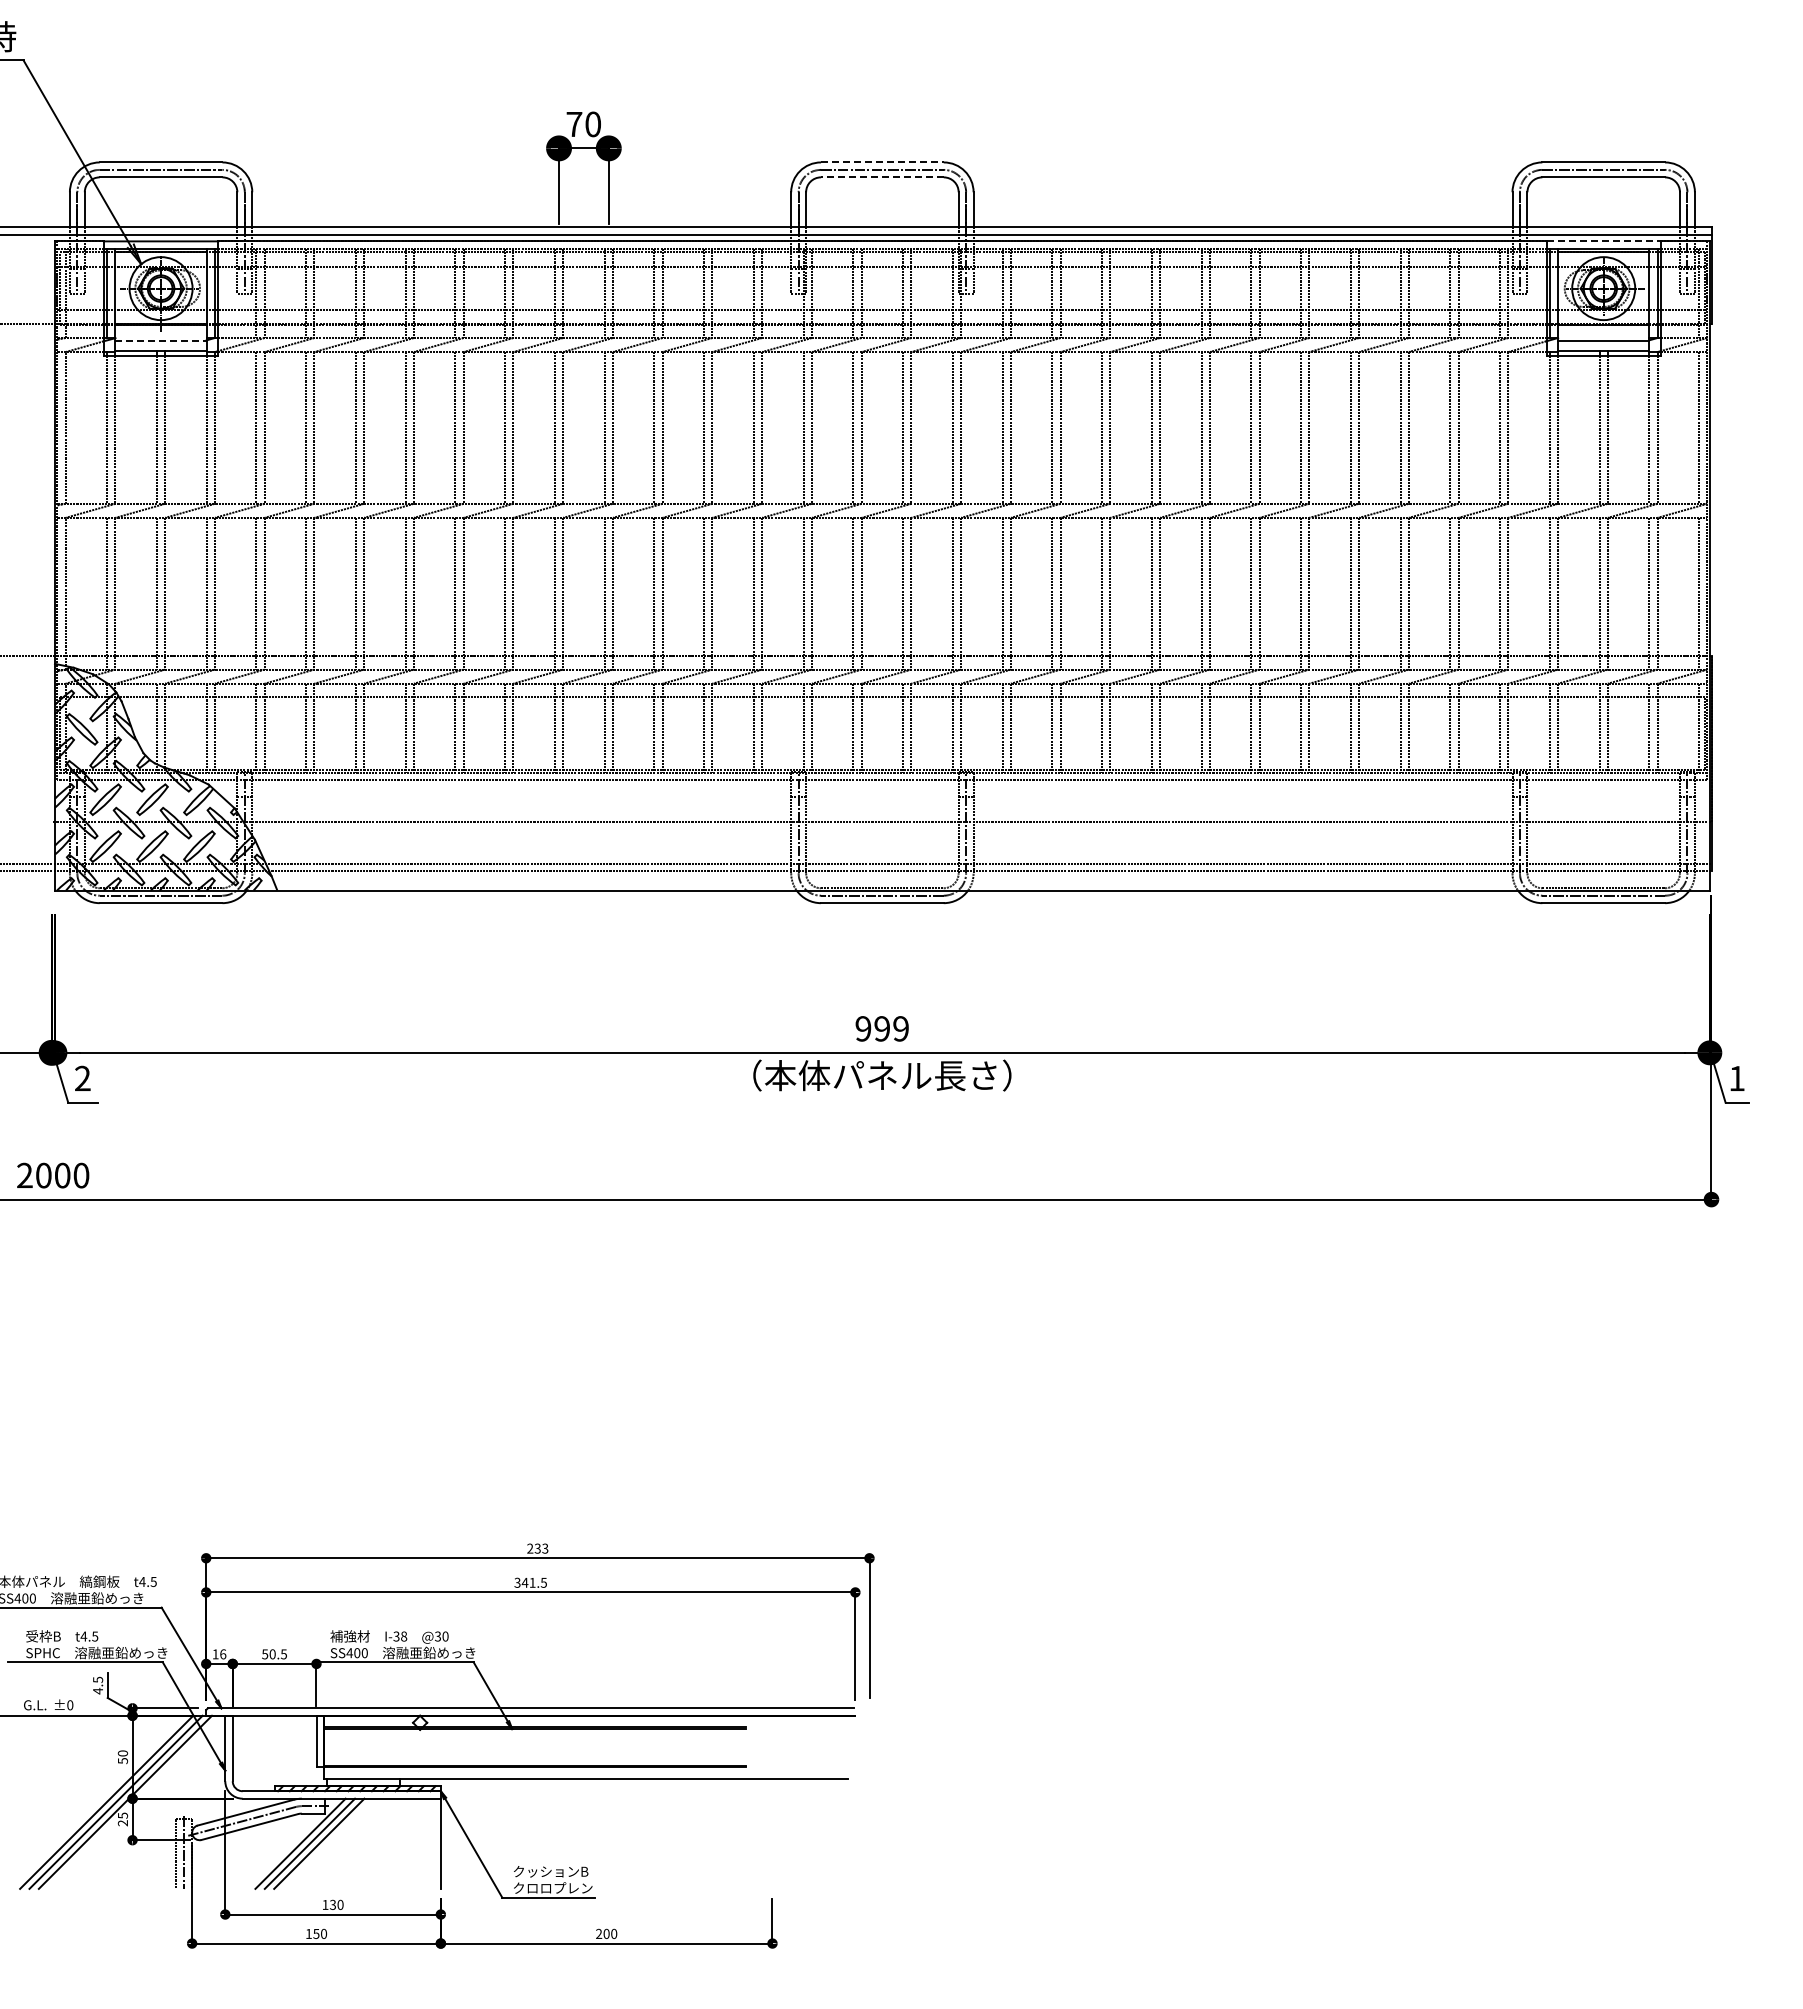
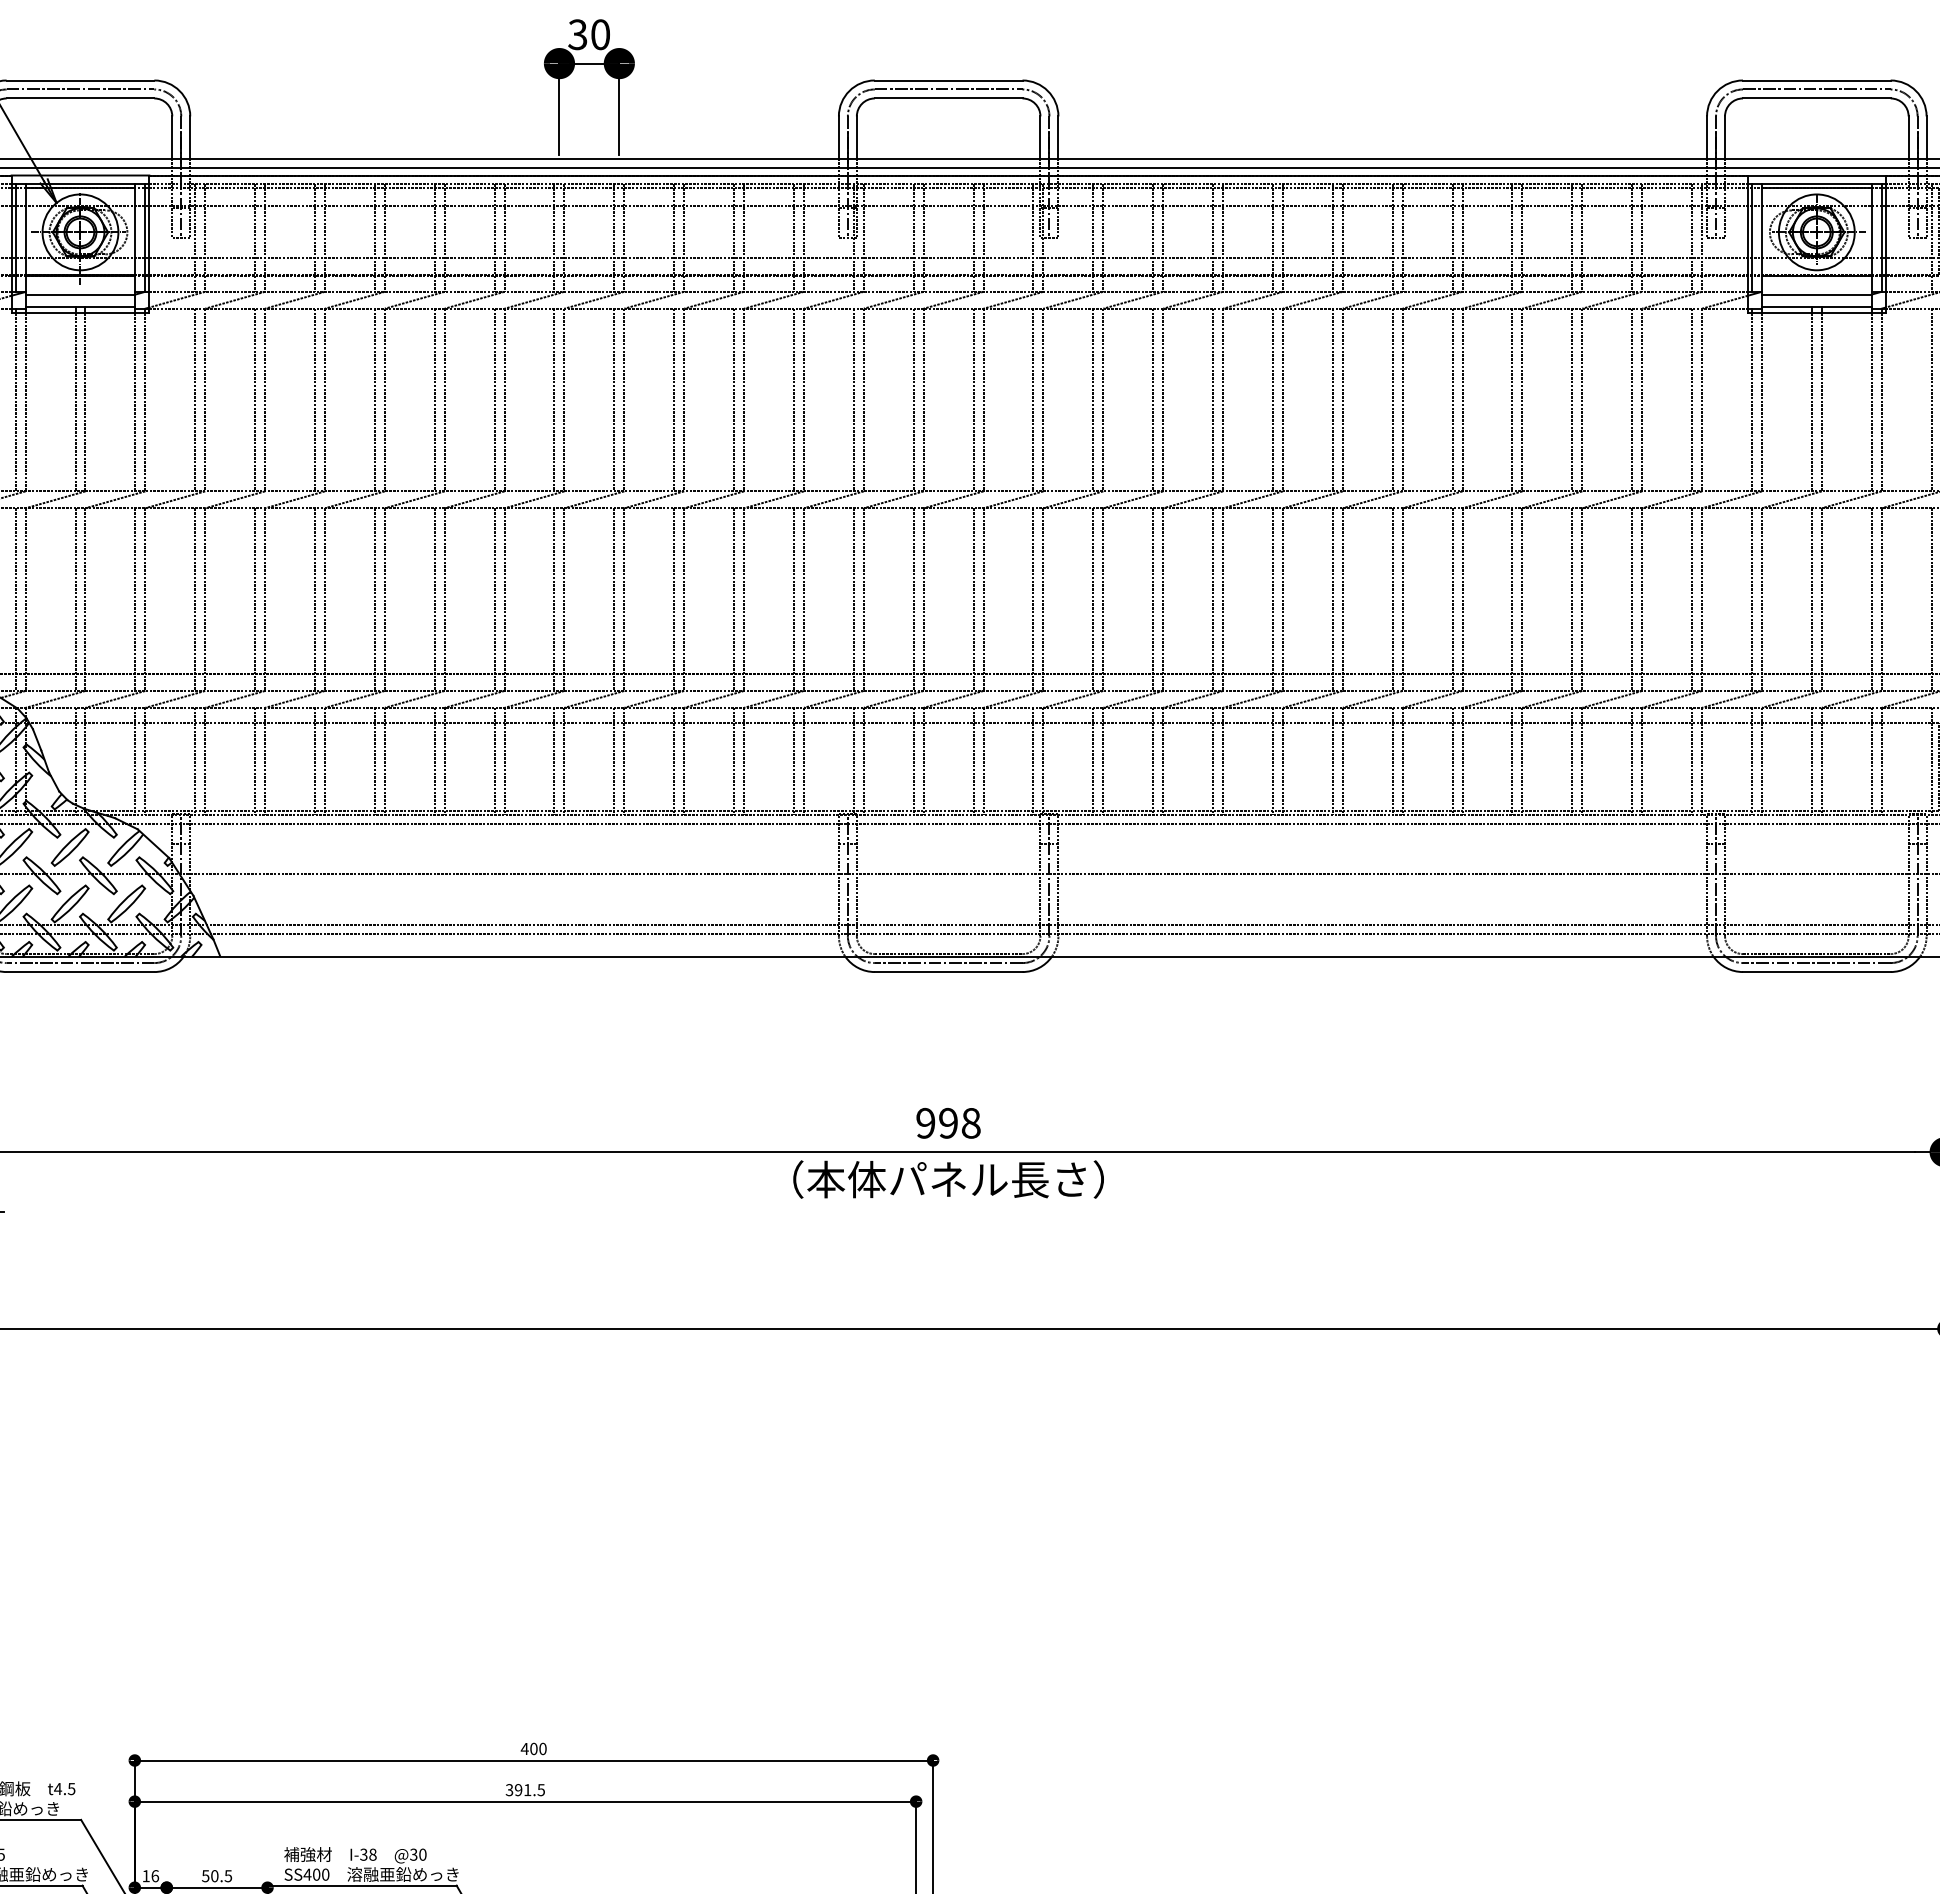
text: (574, 124) -> (578, 34), 70 -> 30
line: (882, 162) -> (948, 80), dashed -> solid
line: (881, 177) -> (947, 98), dashed -> solid
line: (1604, 241) -> (1817, 175), dashed -> solid
line: (161, 340) -> (80, 294), dashed -> solid
text: (900, 1028) -> (970, 1122), 999 -> 998
text: (537, 1548) -> (533, 1748), 233 -> 400
text: (524, 1582) -> (517, 1789), 341.5 -> 391.5

